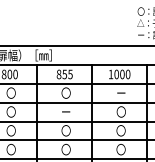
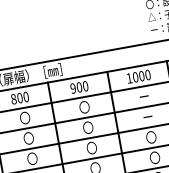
text: (64, 74) -> (79, 87), 855 -> 900
text: (65, 111) -> (87, 127), ー -> 〇
text: (120, 111) -> (146, 116), 〇 -> ー

